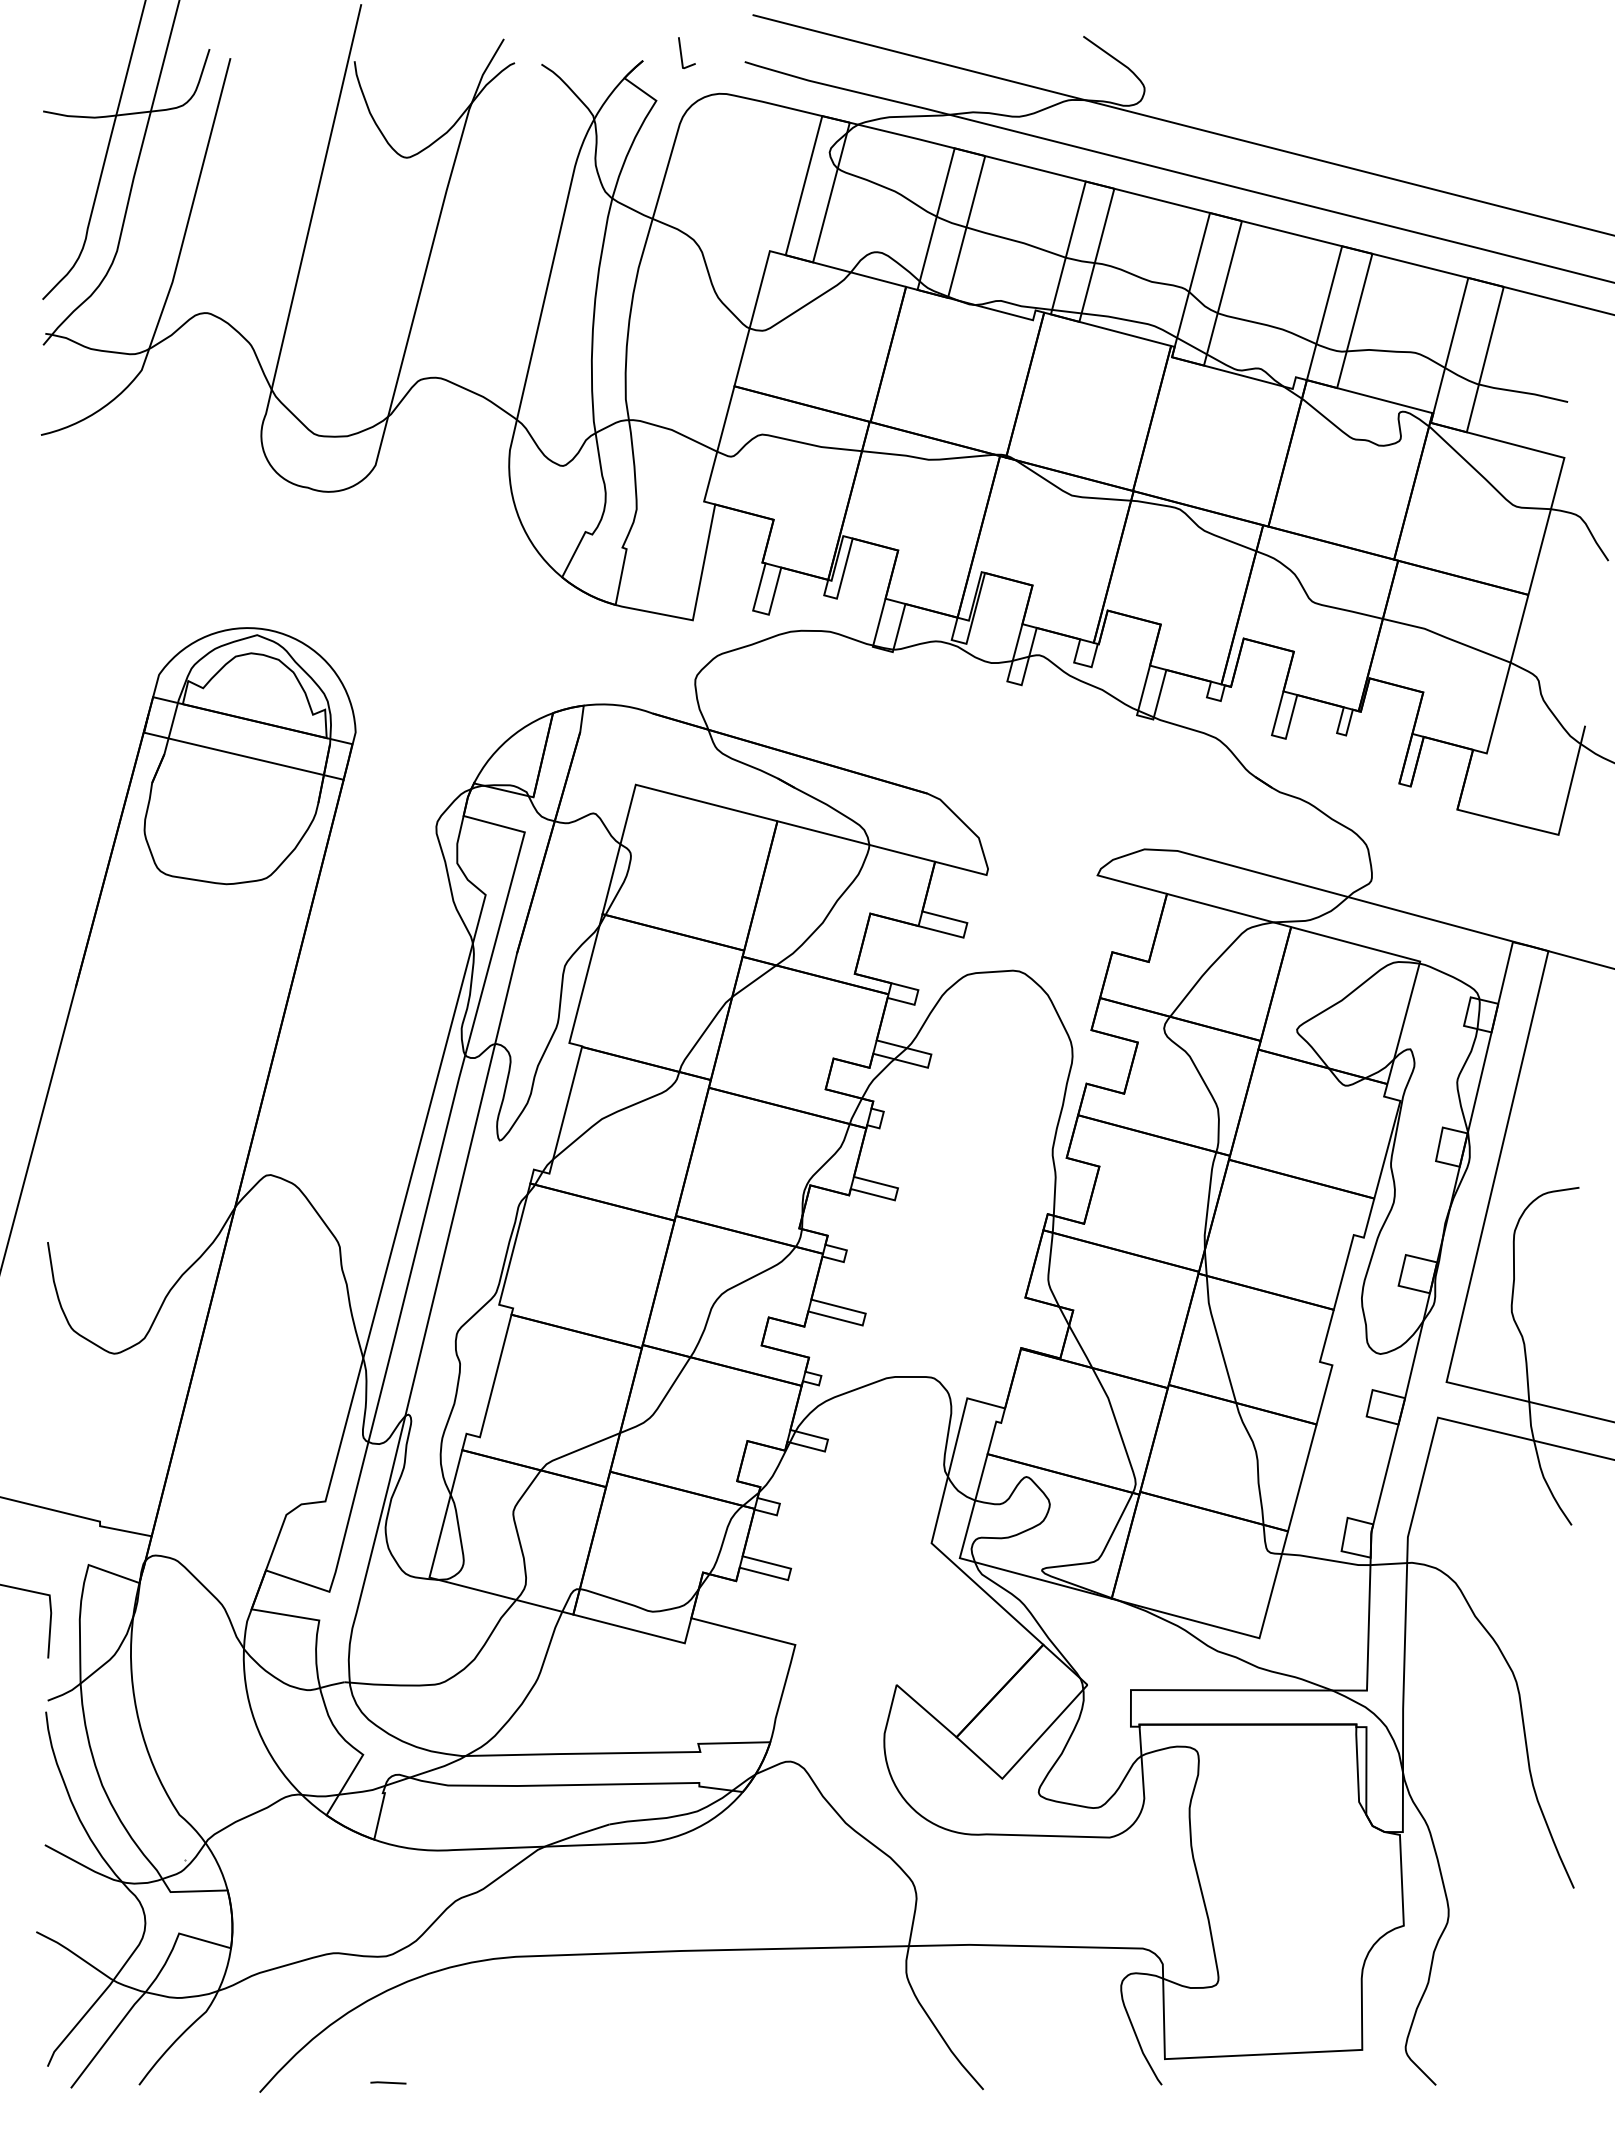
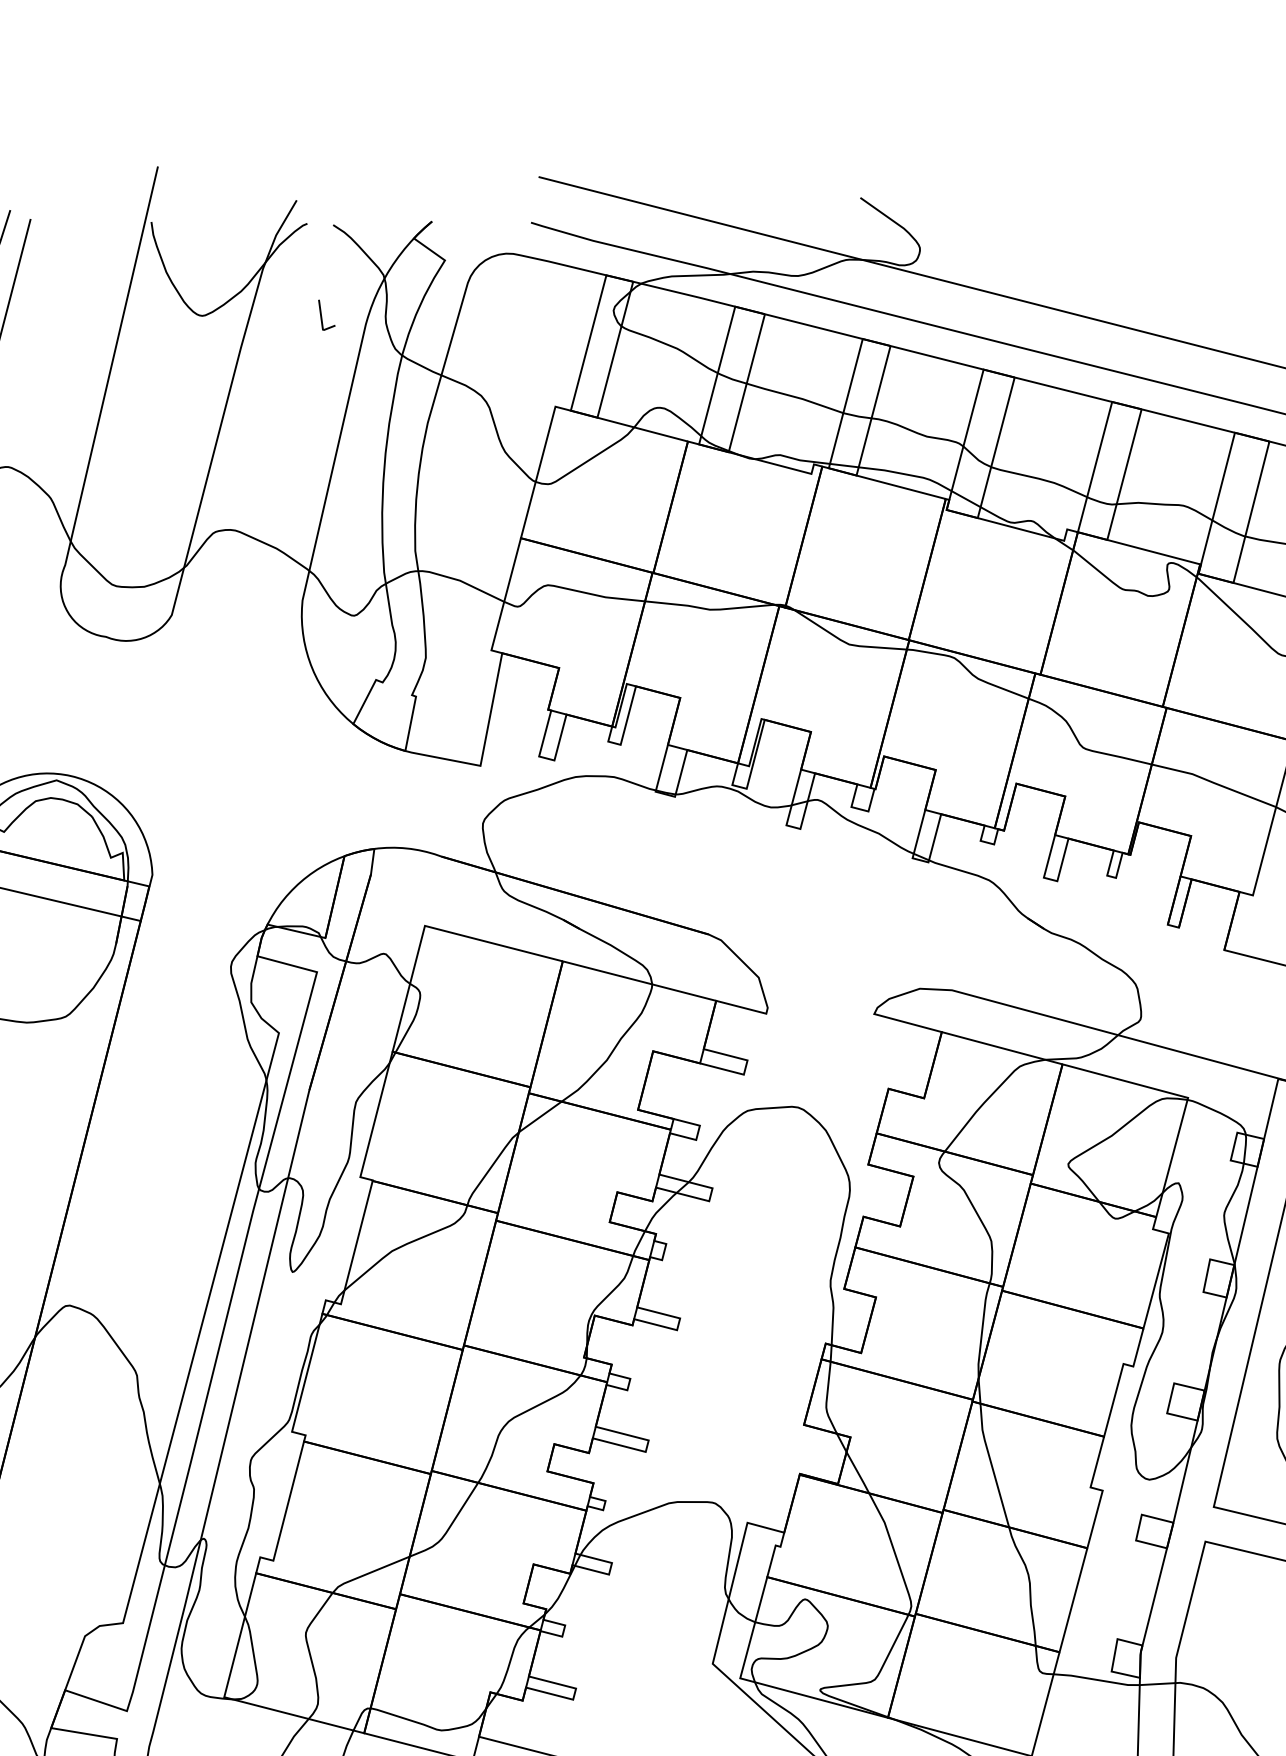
line: (682, 55) -> (322, 317), moved

